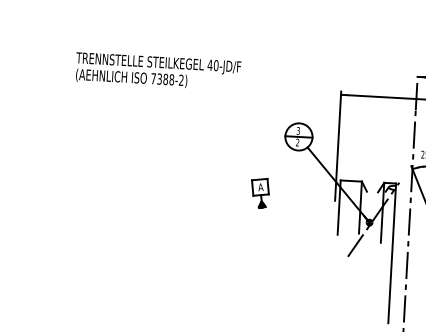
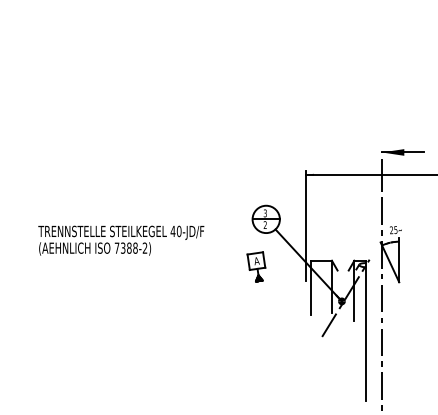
text: (158, 71) -> (121, 240), moved
part: (260, 192) -> (256, 266), moved

